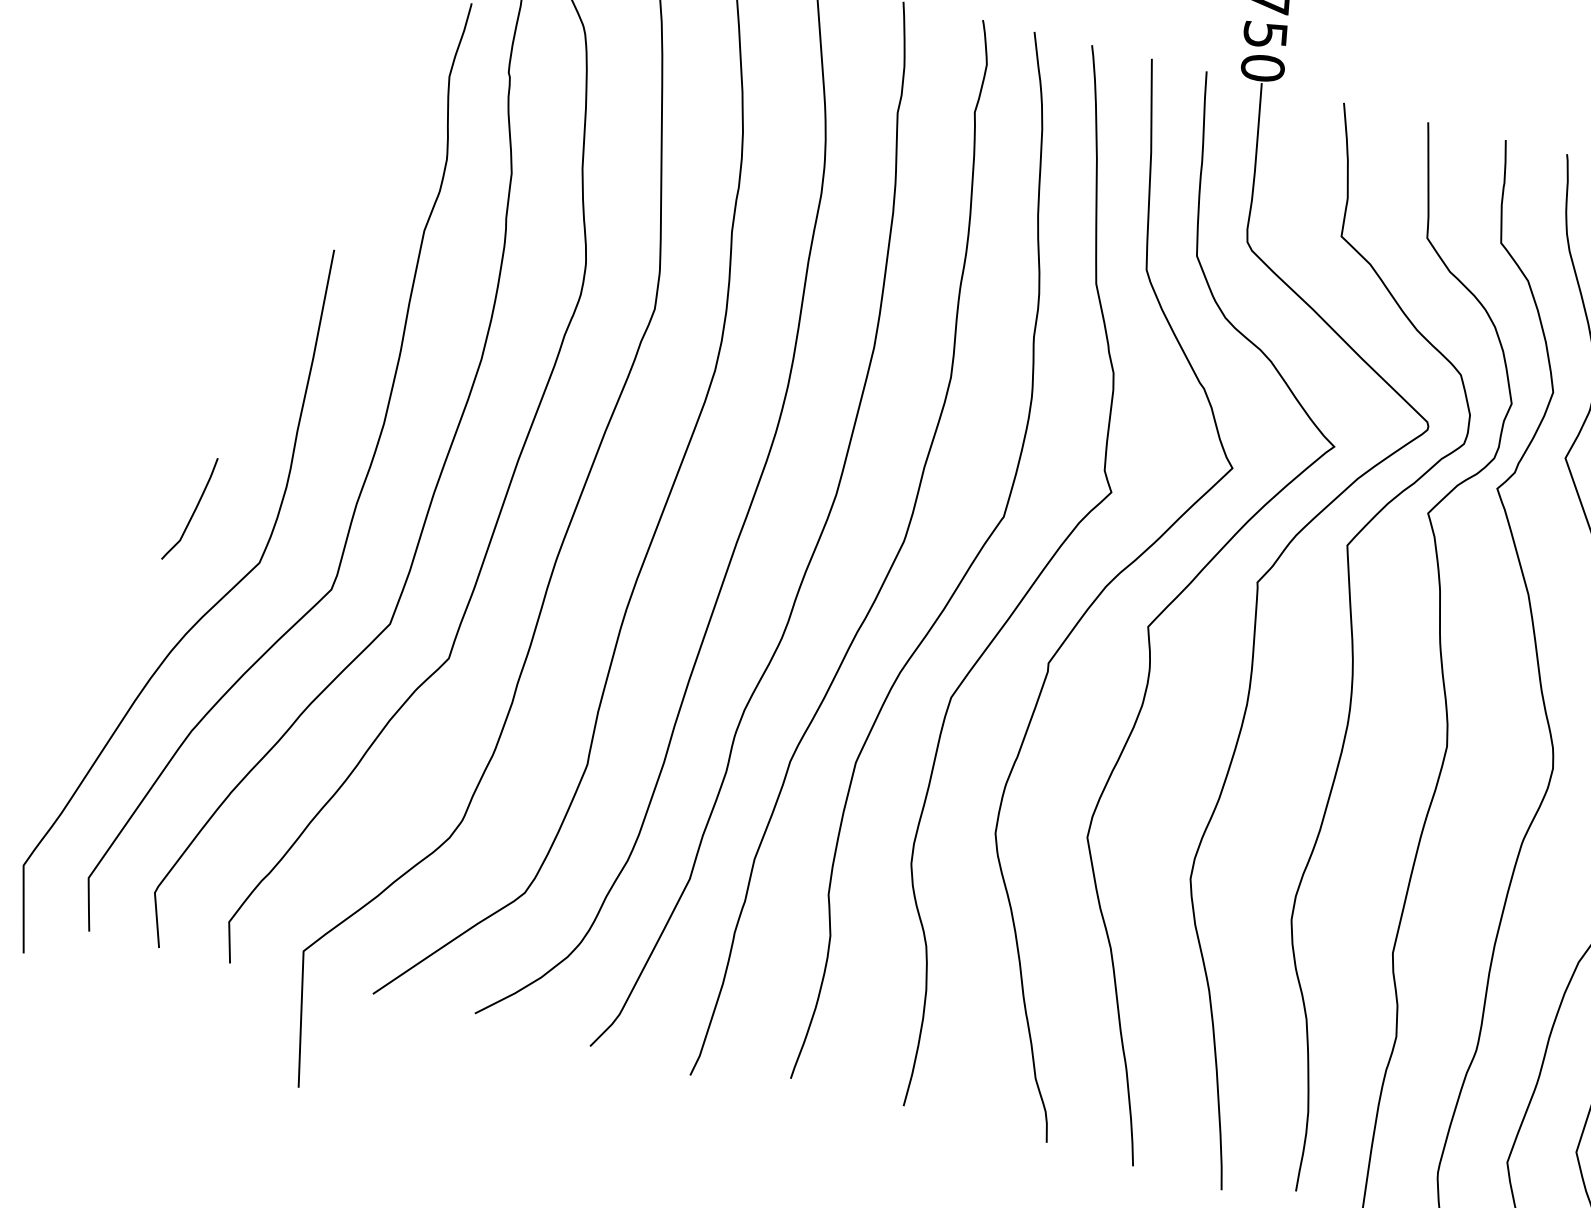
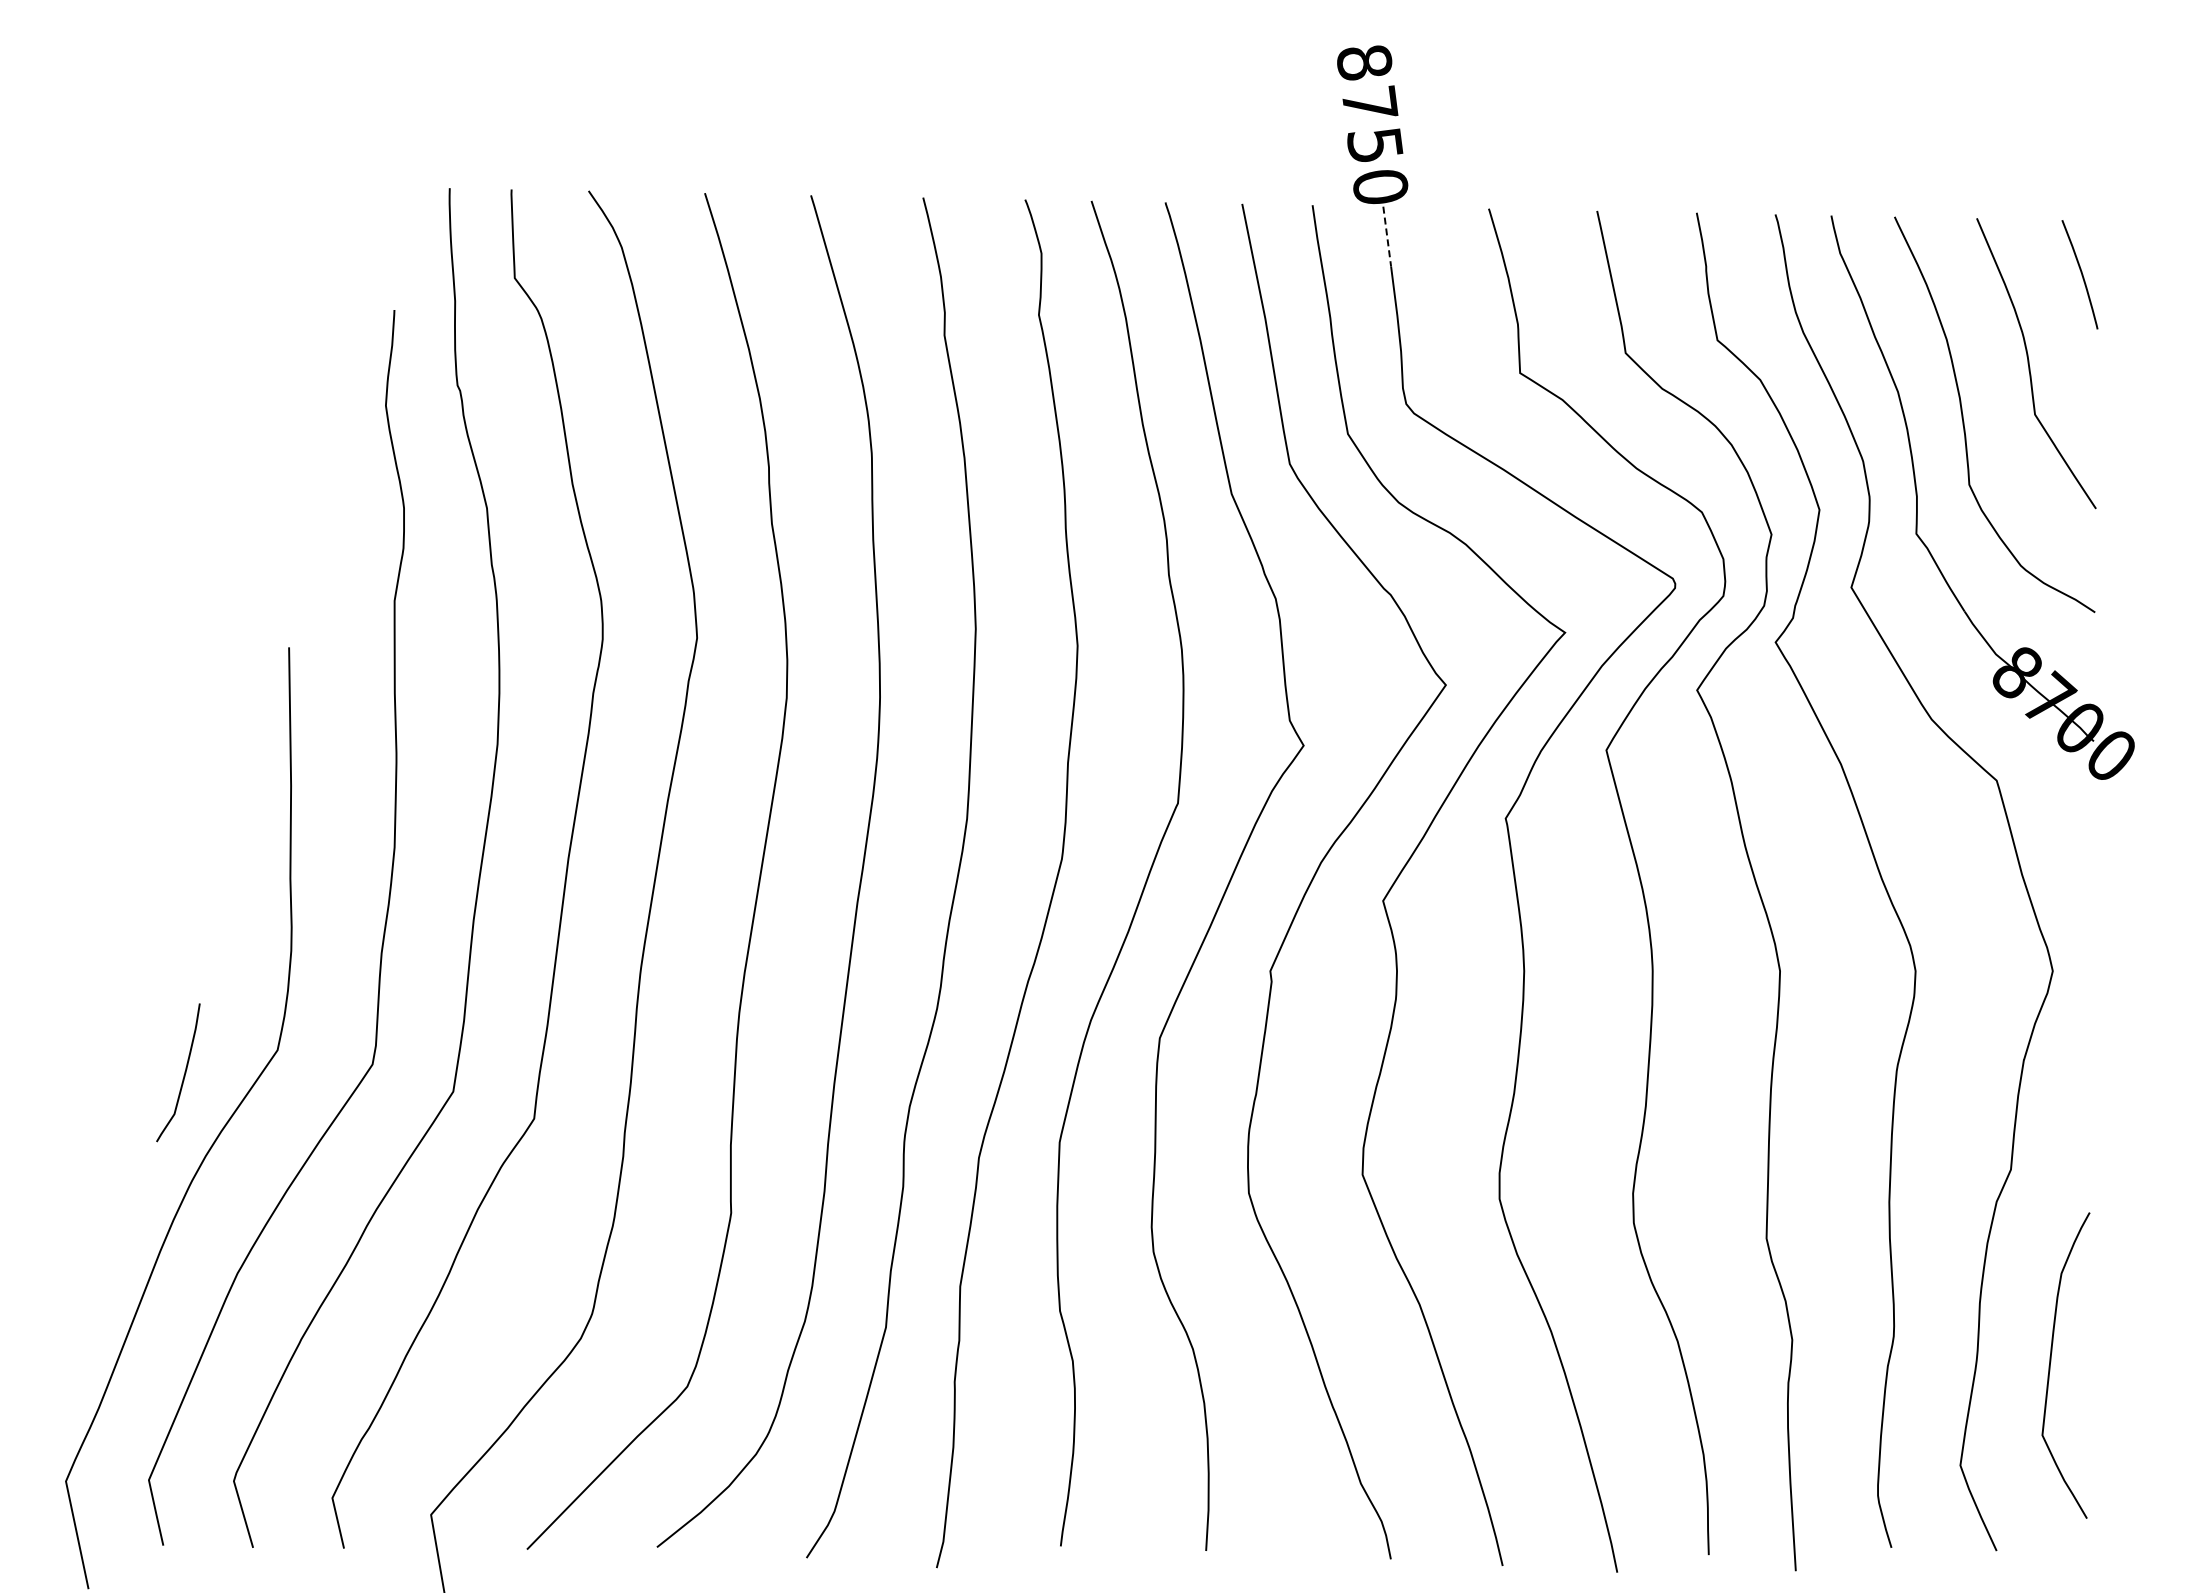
line: (1259, 108) -> (1387, 237), solid -> dashed
curve: (193, 511) -> (183, 1075), moved

